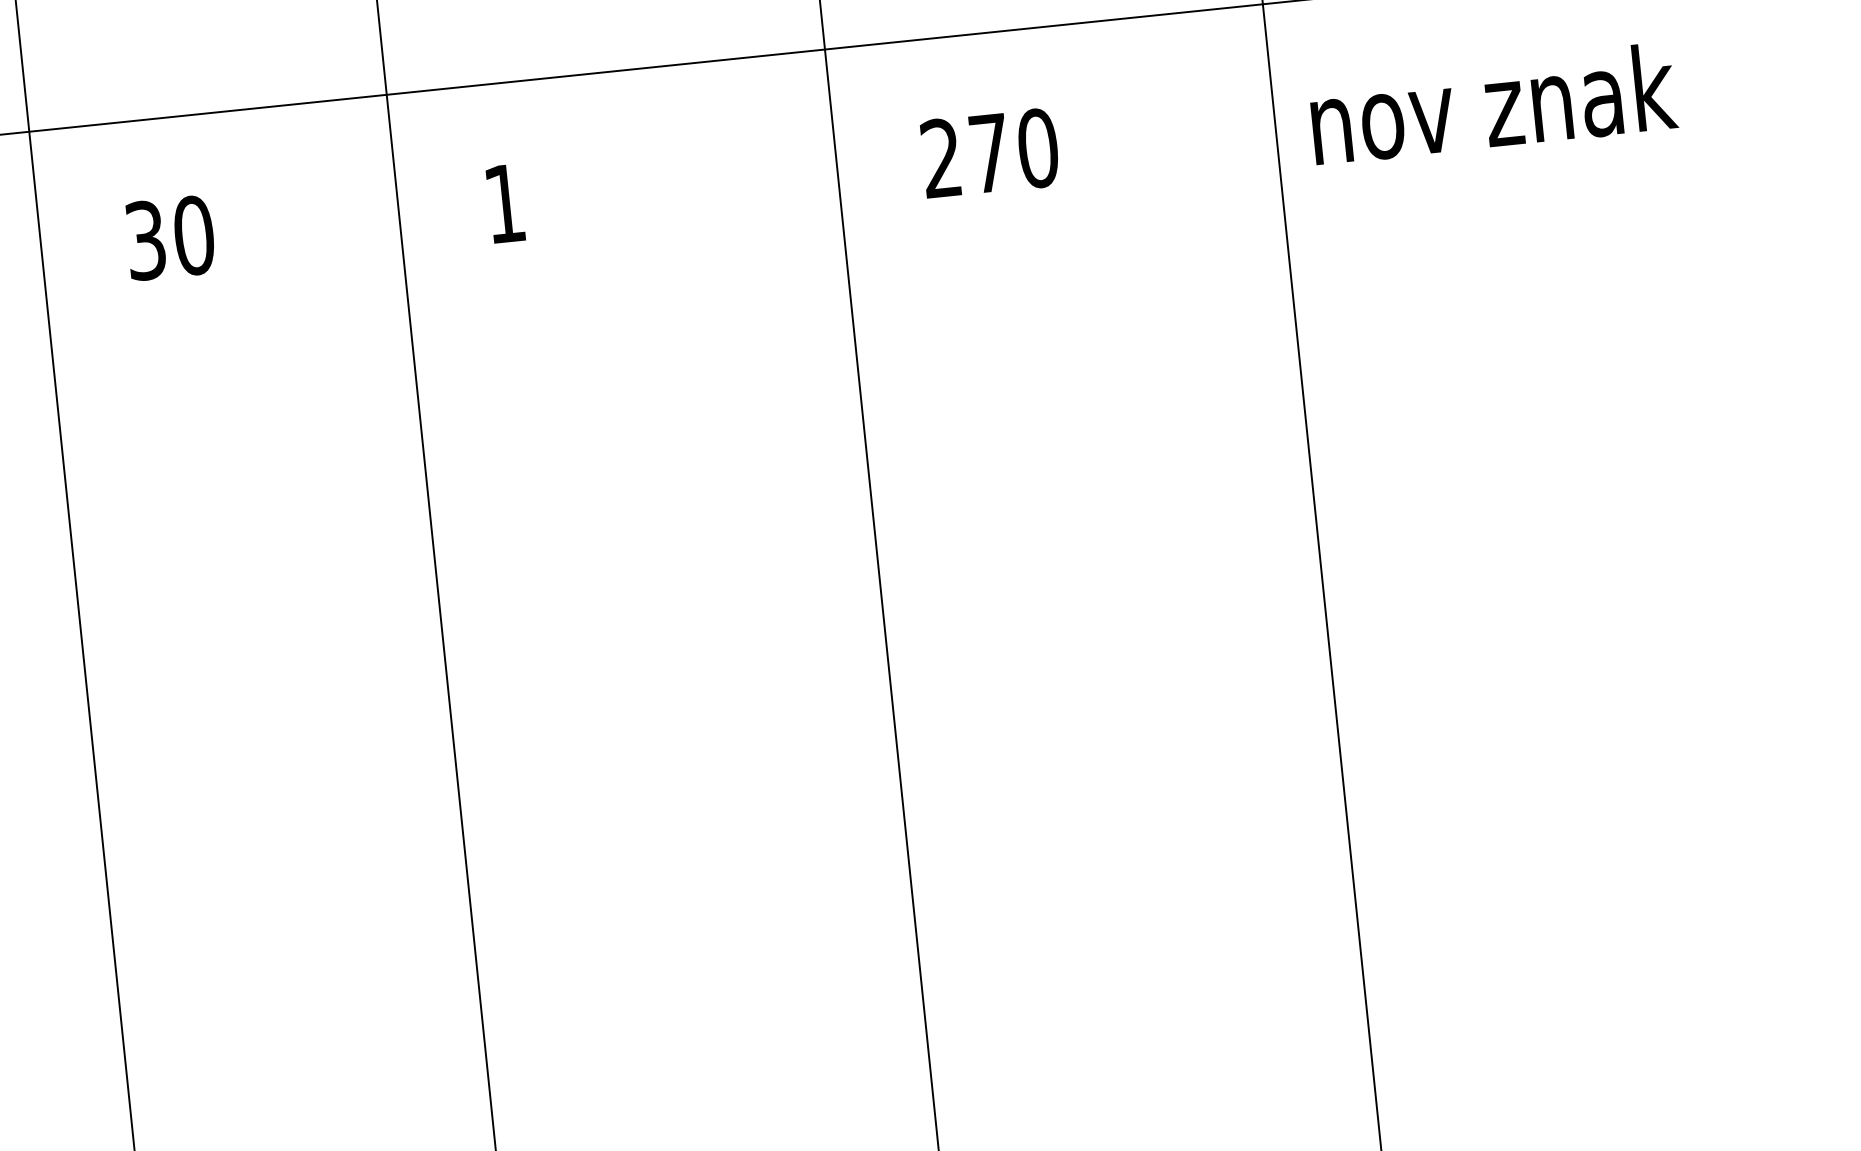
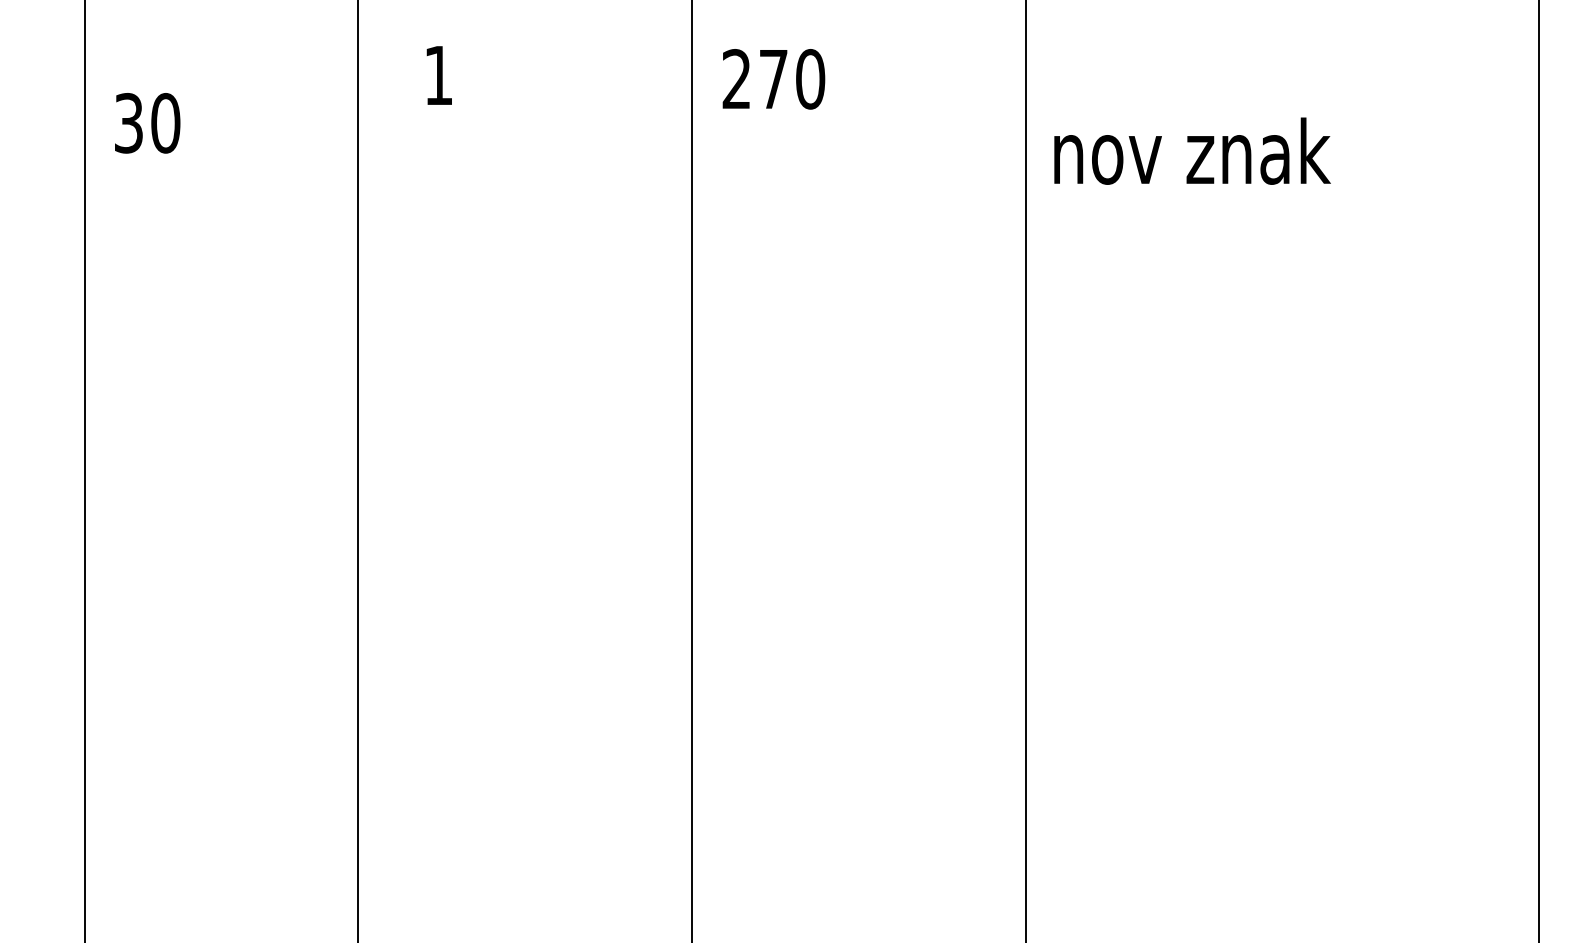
text: (1493, 102) -> (1192, 150), moved
text: (989, 153) -> (773, 79), moved
text: (170, 238) -> (147, 123), moved

